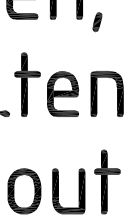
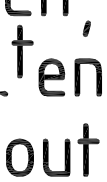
part: (97, 22) -> (86, 29), moved
part: (27, 84) -> (22, 51), moved

